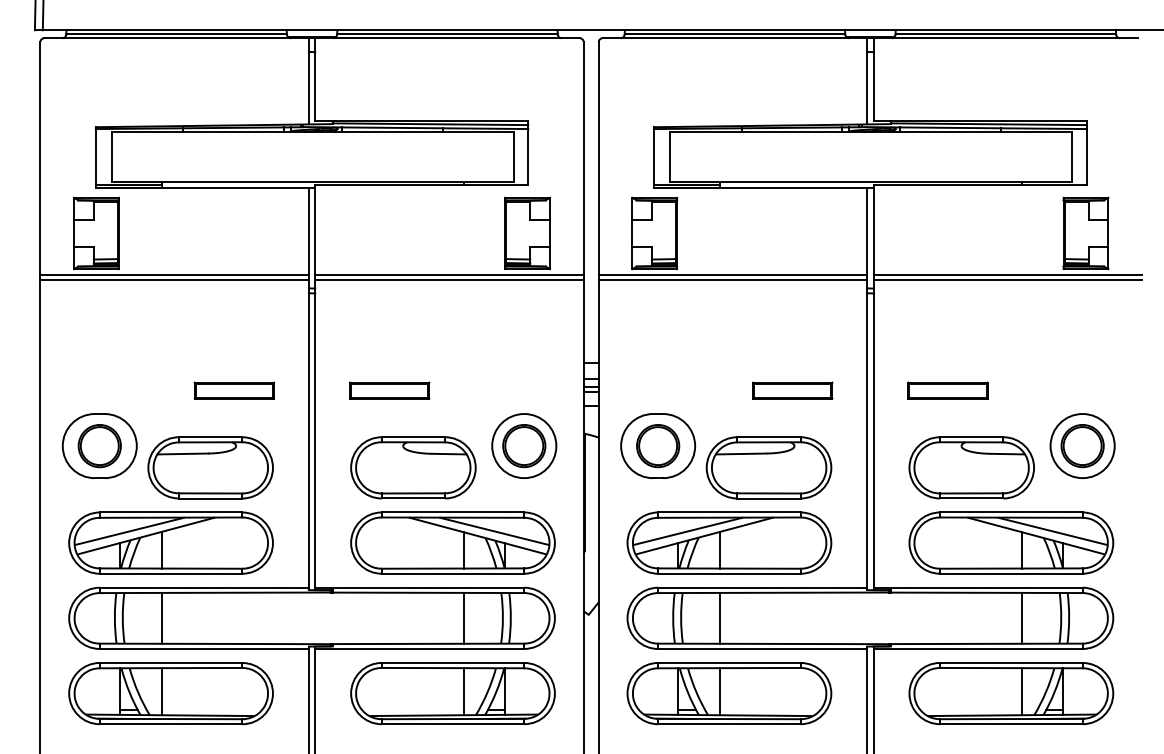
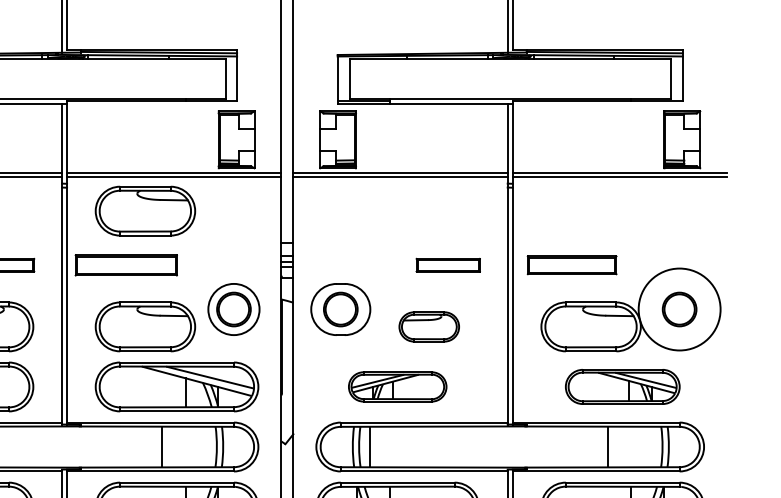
part: (413, 322) -> (145, 210), added
part: (389, 390) -> (126, 265), size x1.6
part: (947, 390) -> (571, 265), size x1.4
circle: (1082, 446) -> (679, 309), size x1.6
part: (768, 467) -> (428, 326), size x0.6
part: (729, 542) -> (397, 386), size x0.6
part: (1011, 542) -> (622, 386), size x0.7
line: (463, 617) -> (162, 446), moved
line: (720, 617) -> (370, 446), moved
line: (1022, 617) -> (608, 446), moved

